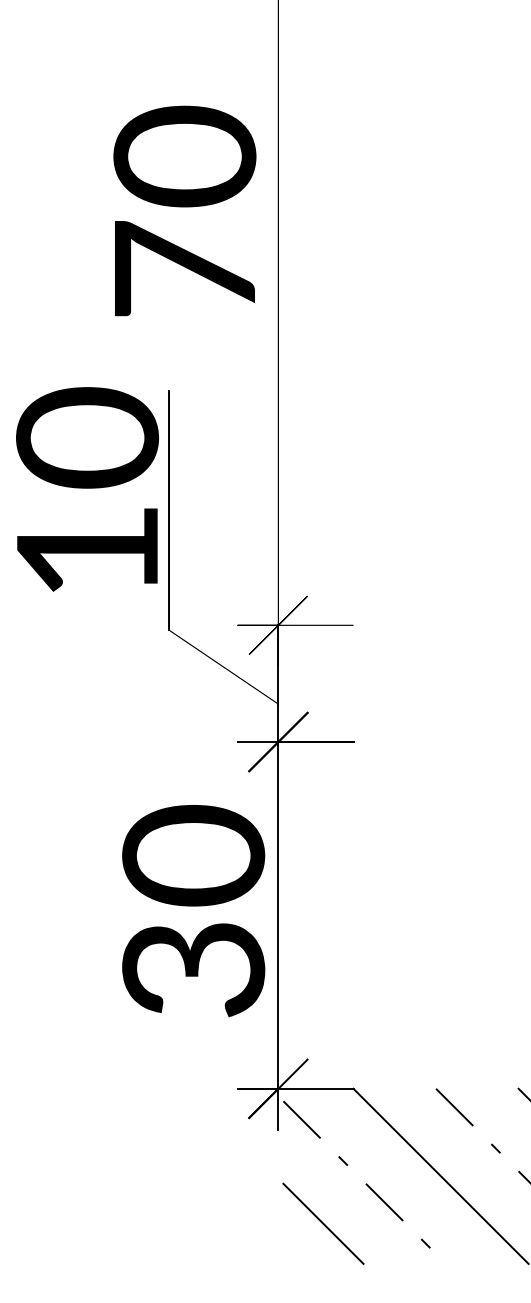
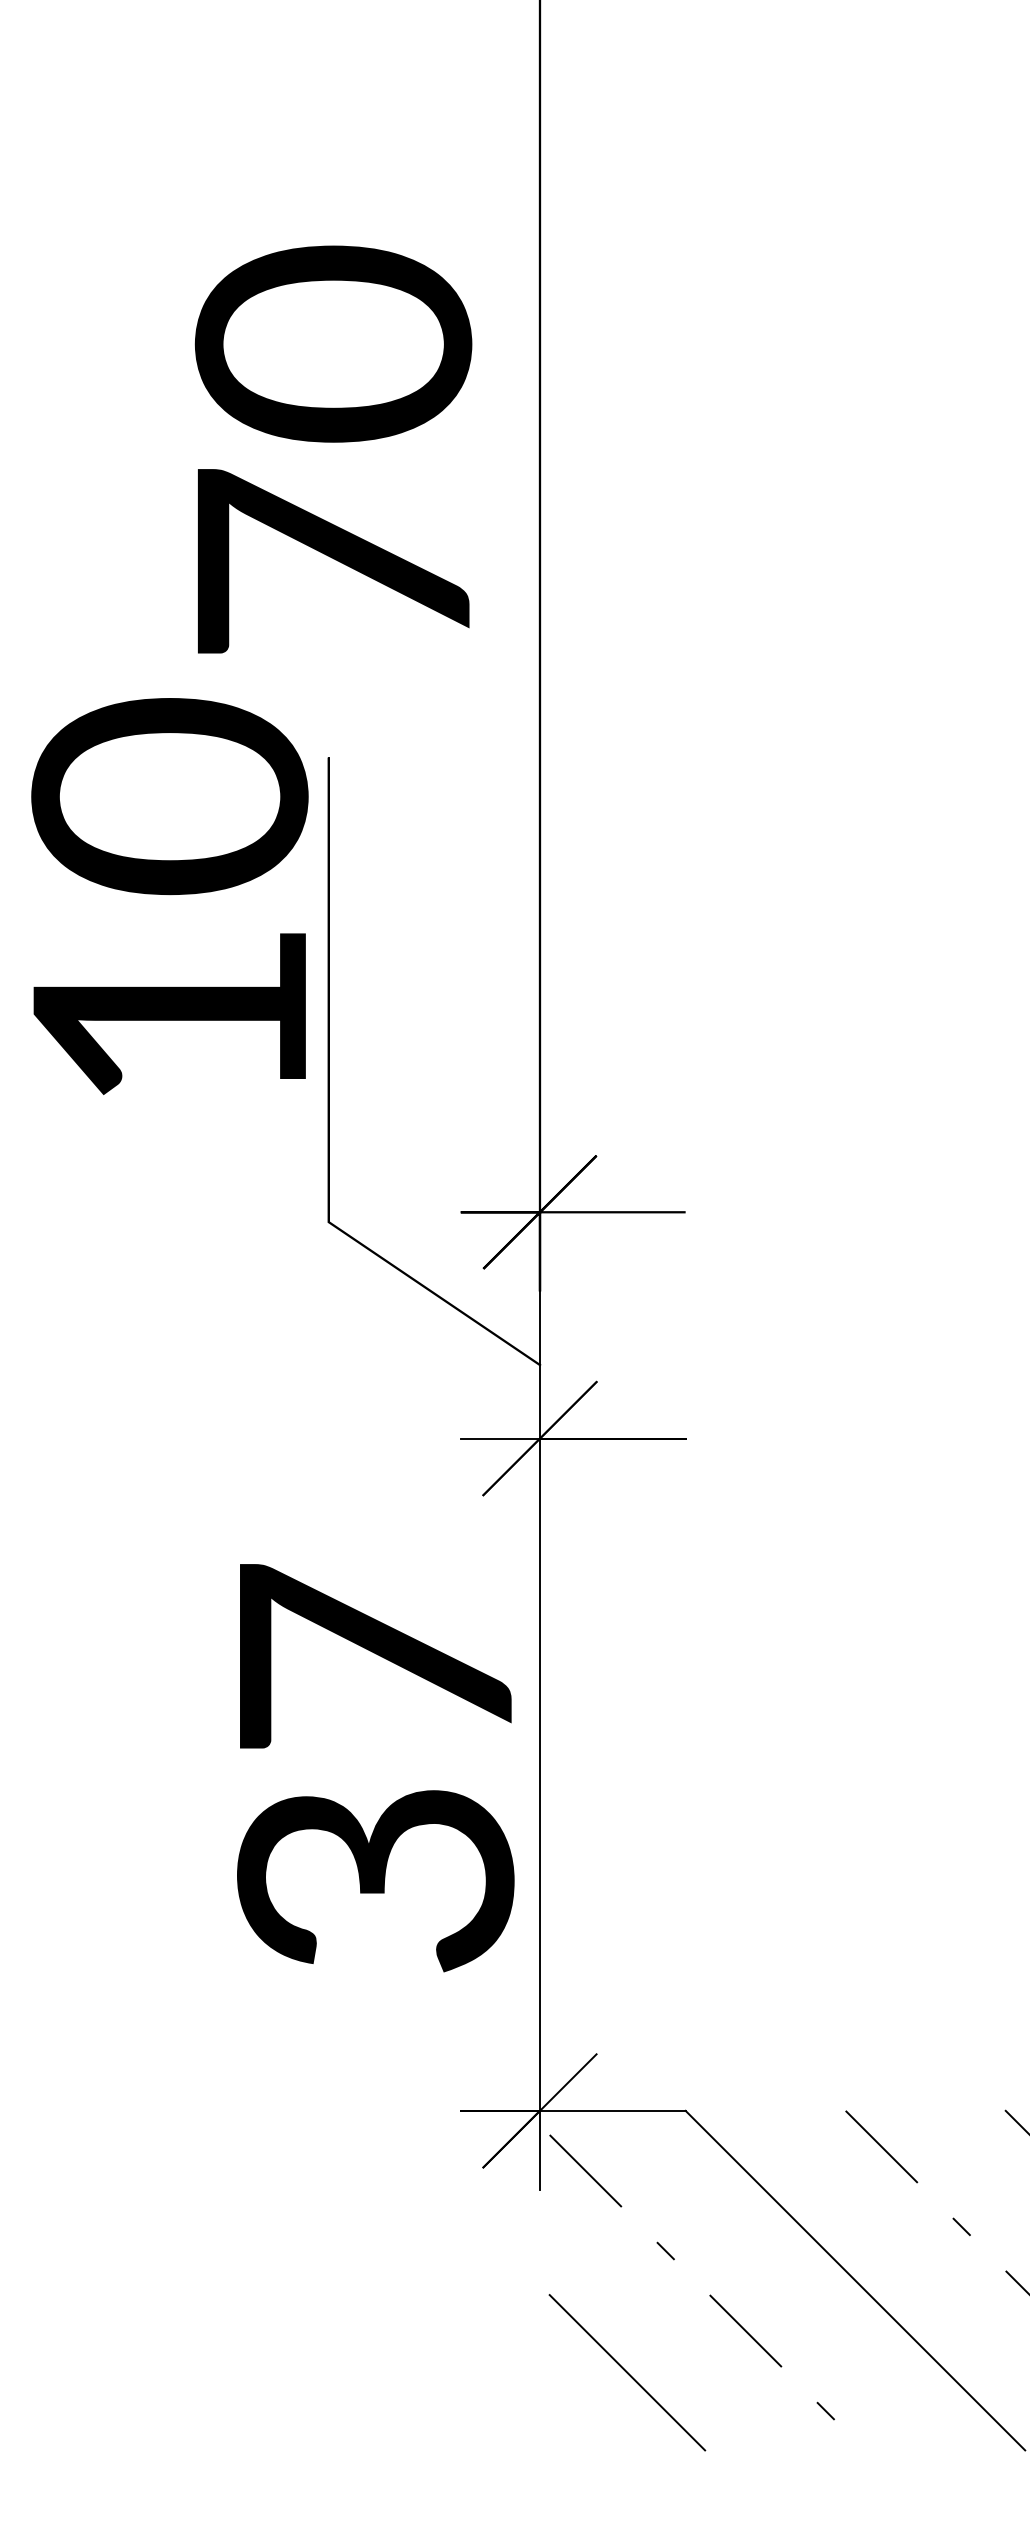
text: (184, 210) -> (332, 448), moved
text: (87, 489) -> (169, 896), moved
text: (193, 855) -> (375, 1658), 30 -> 37

